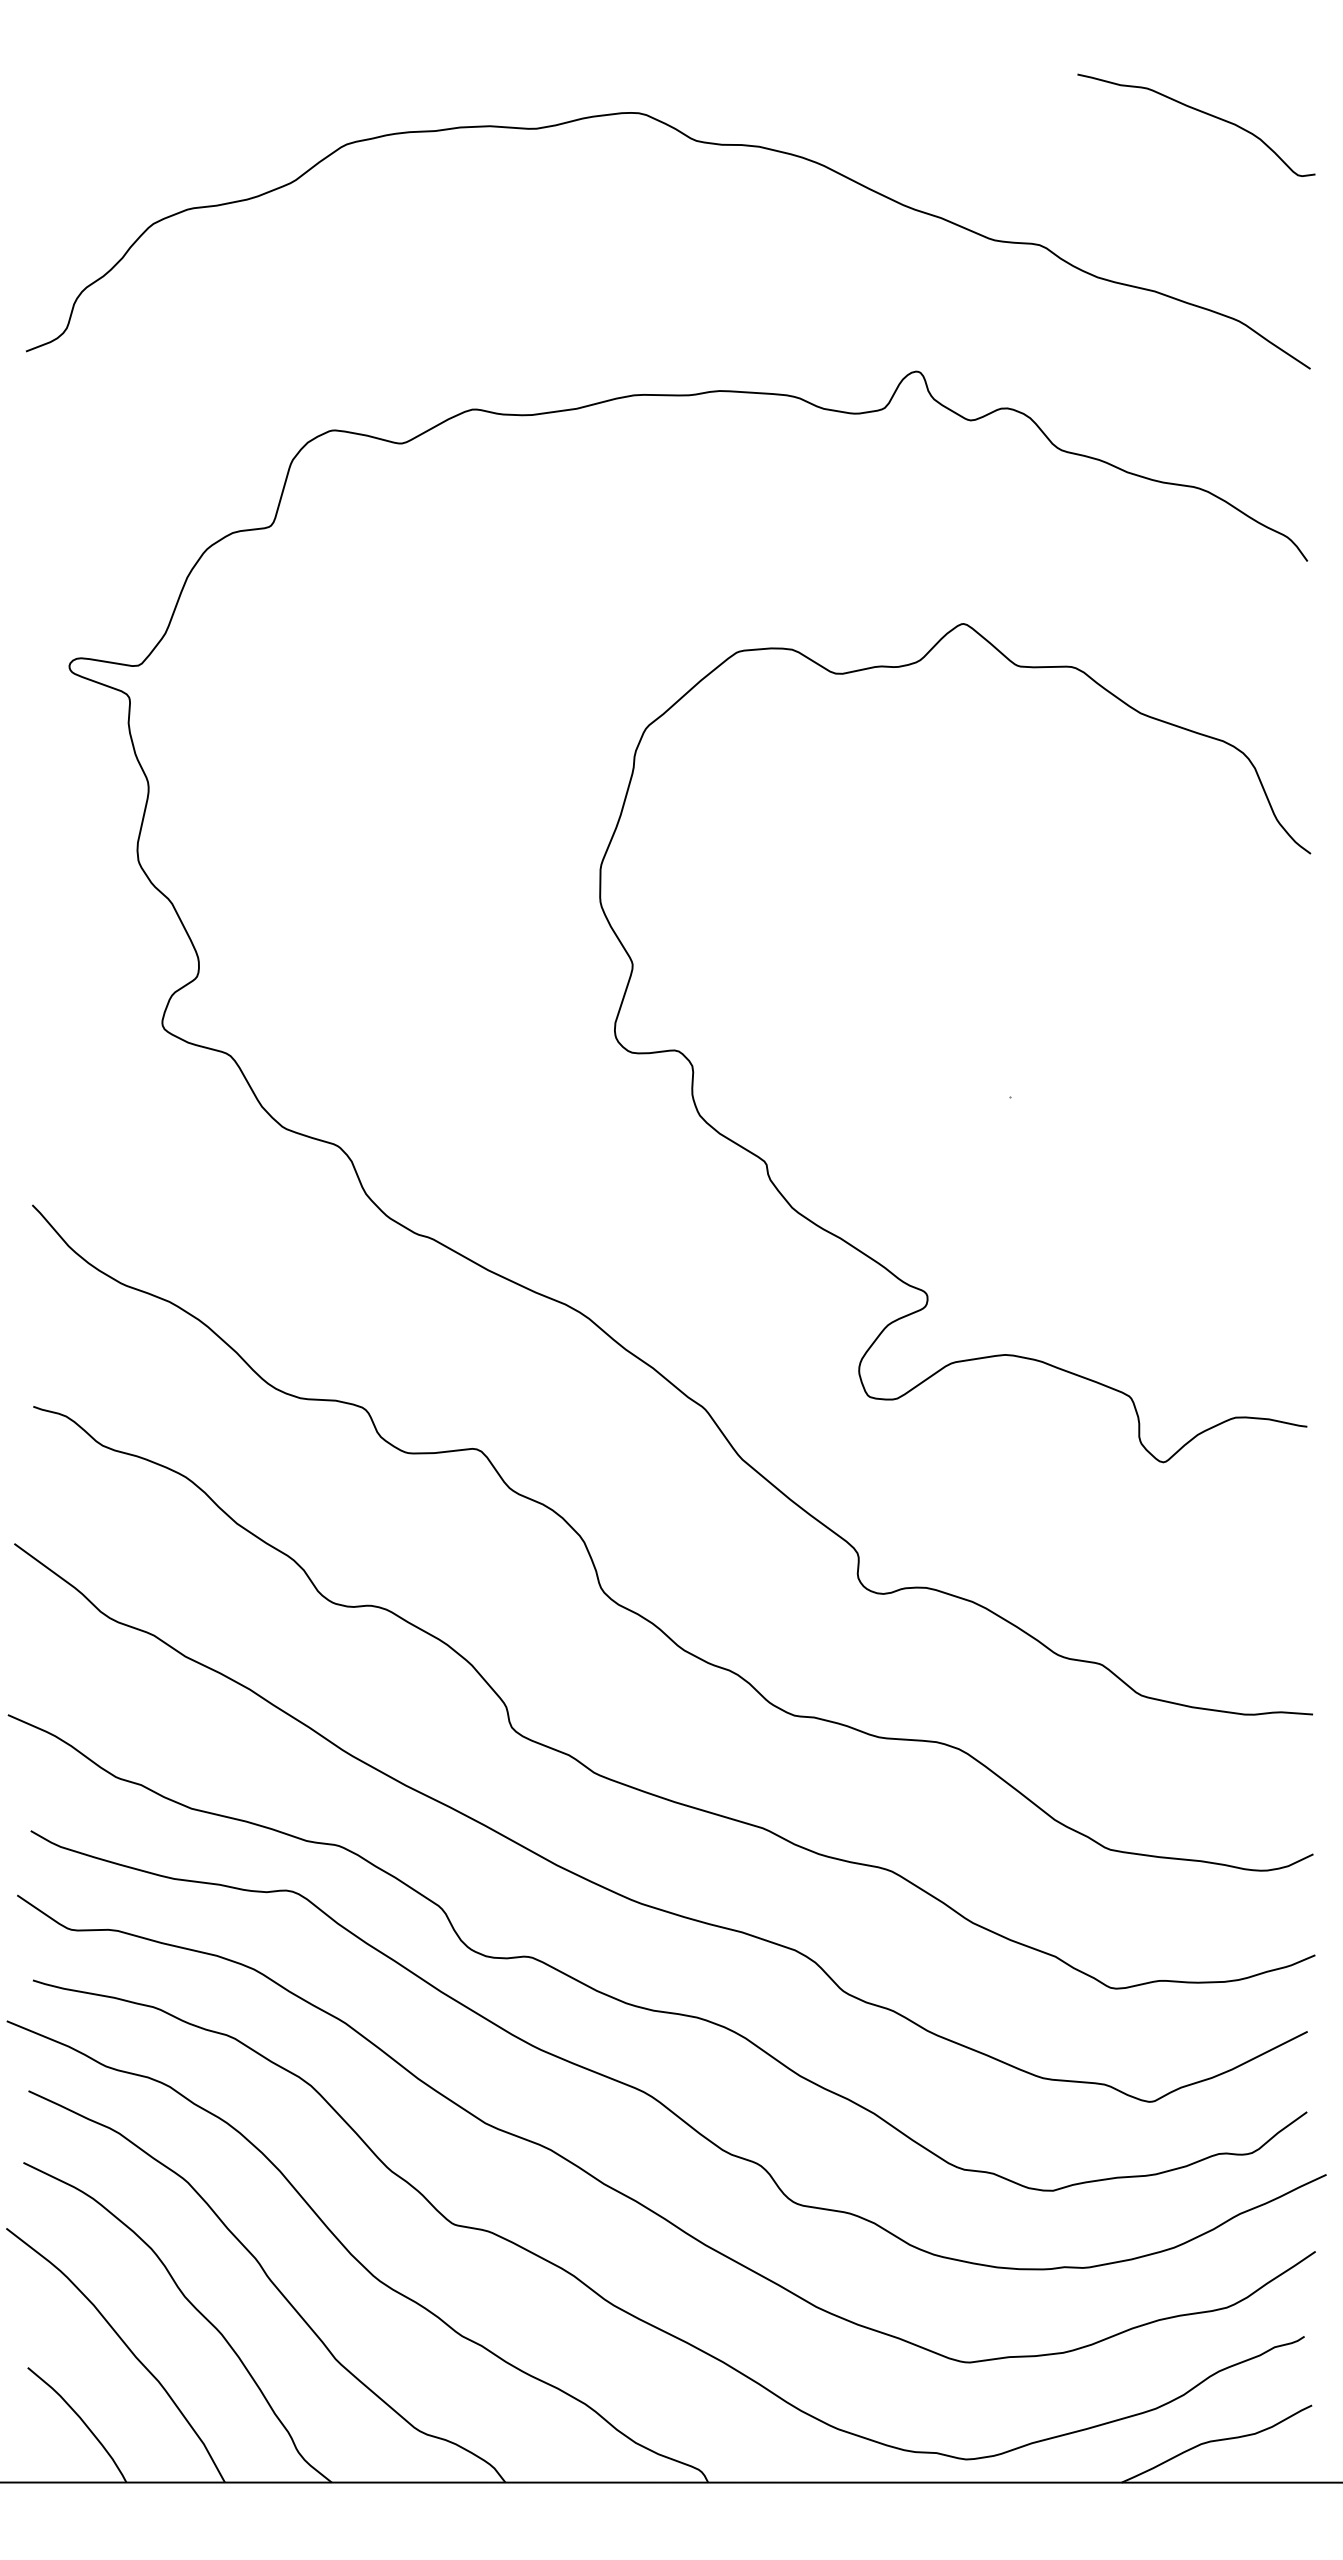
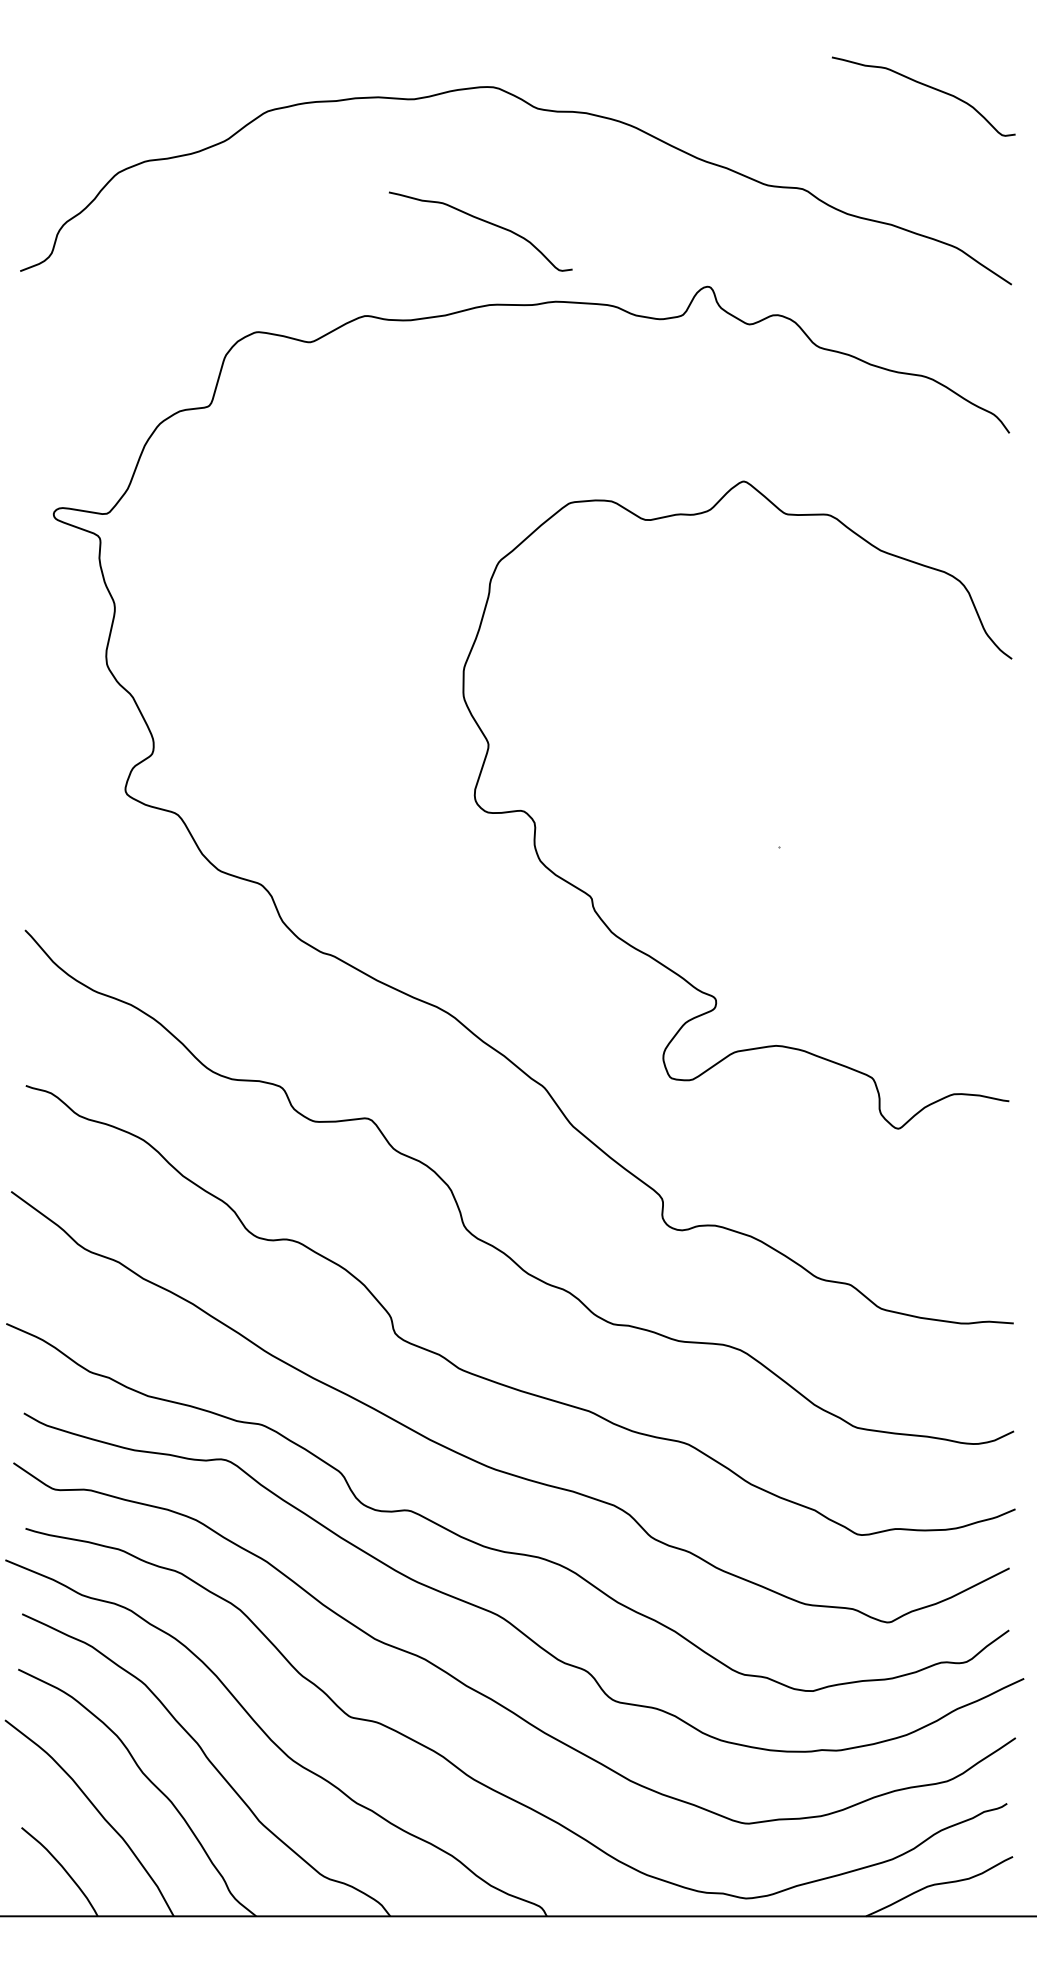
curve: (624, 287) -> (482, 221), added

